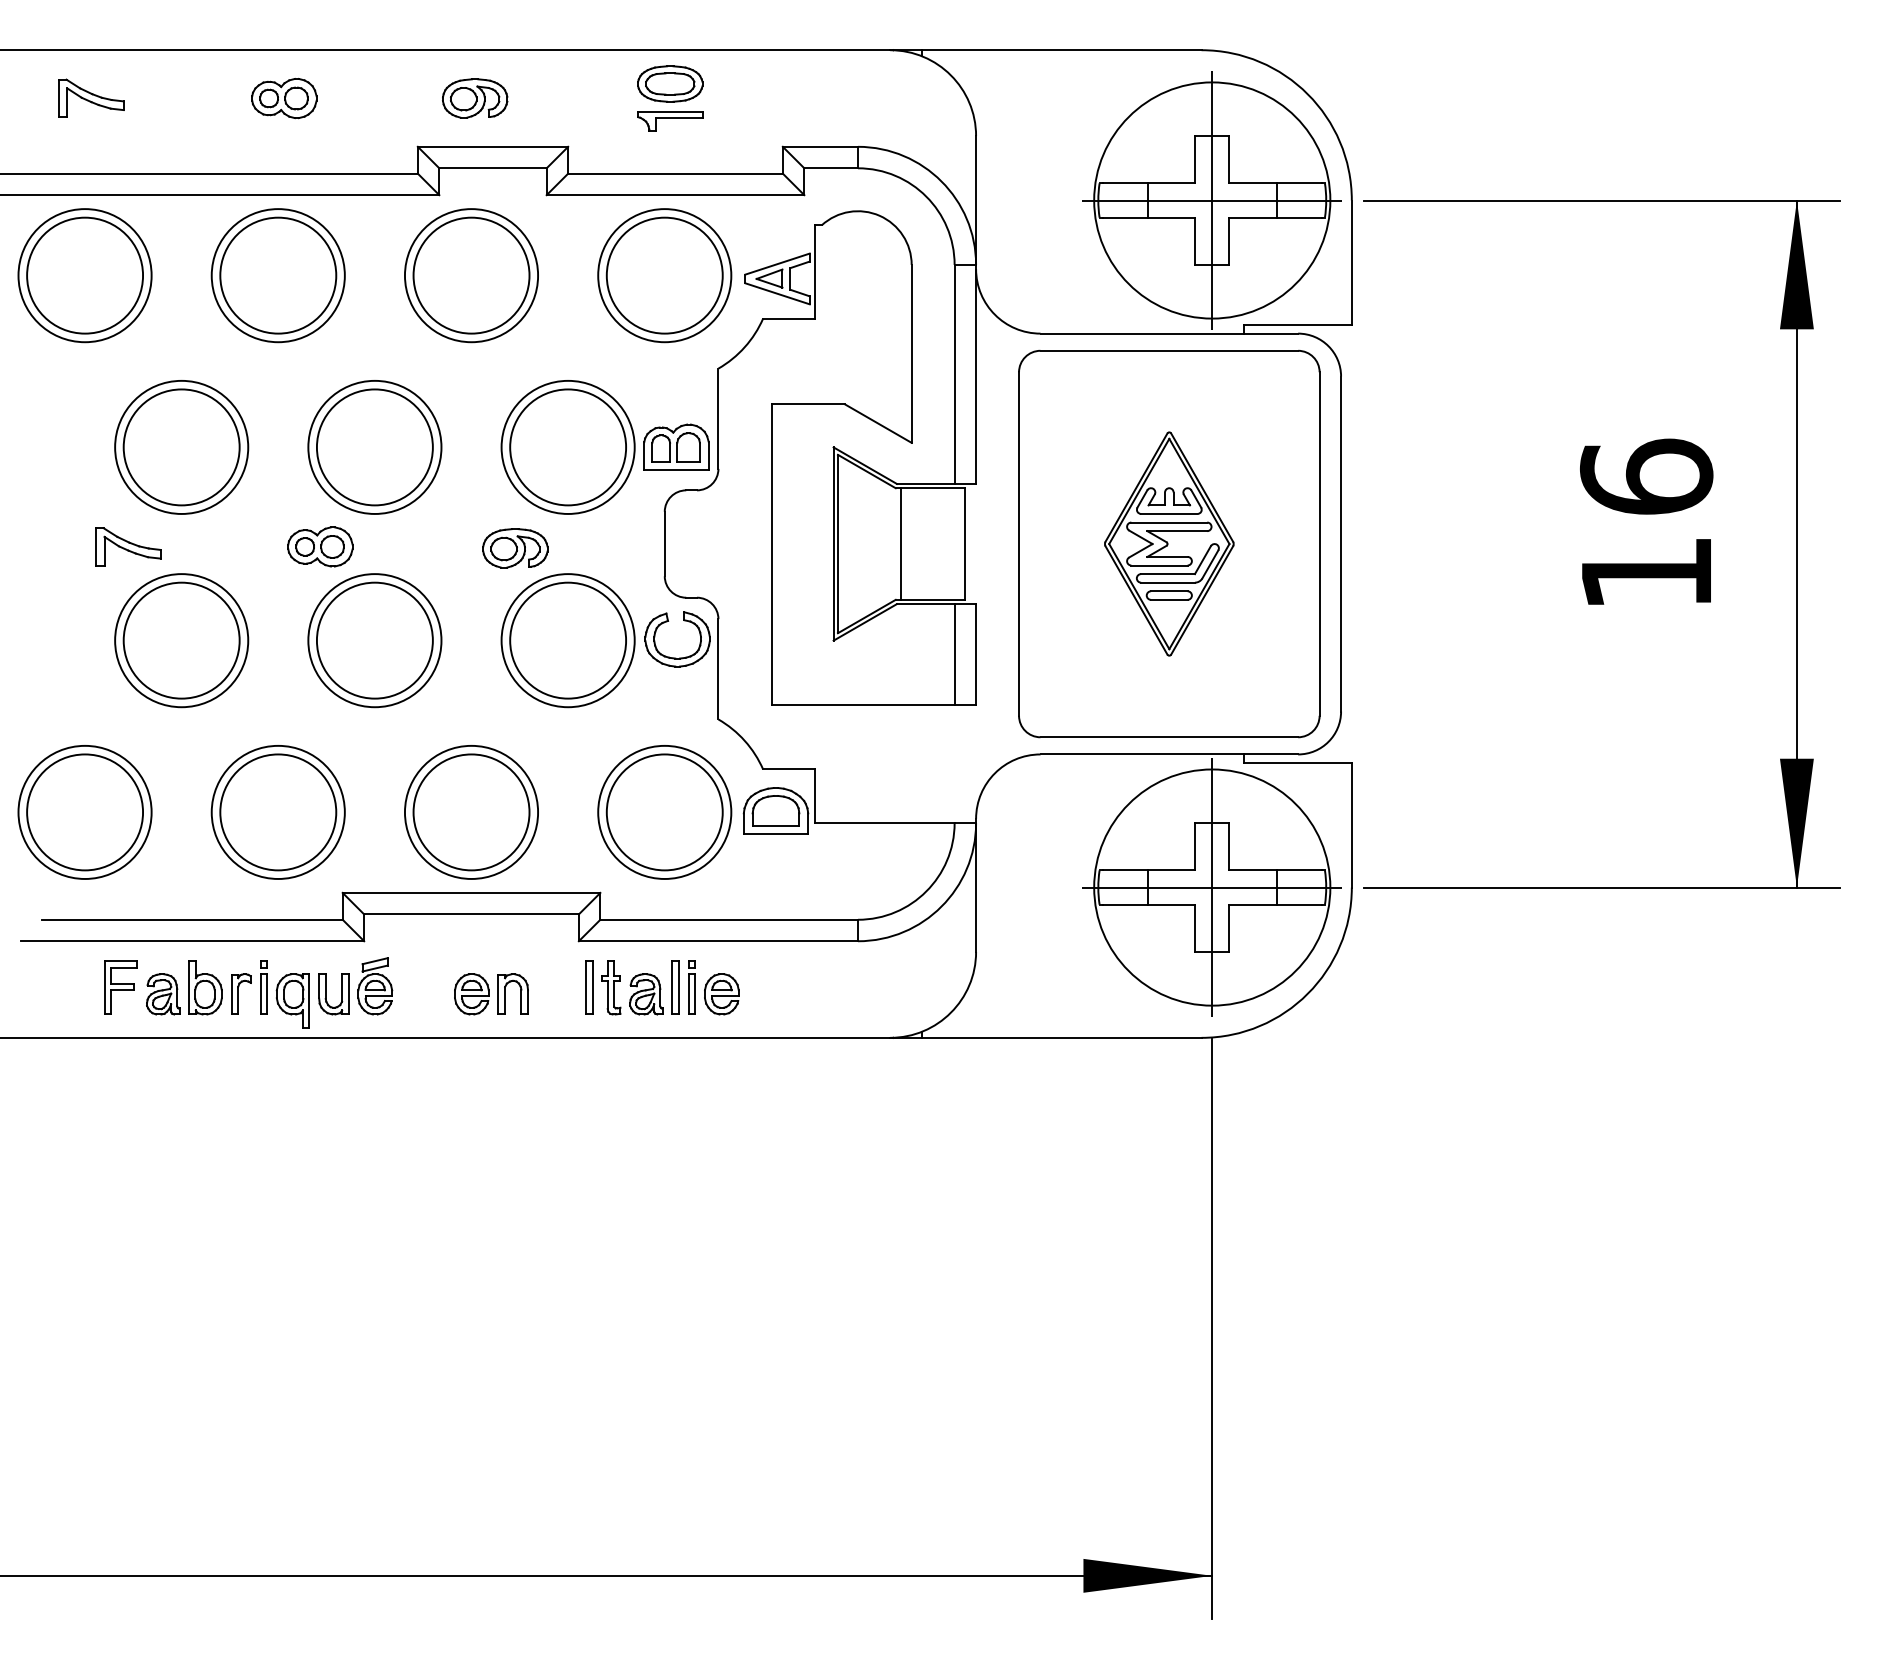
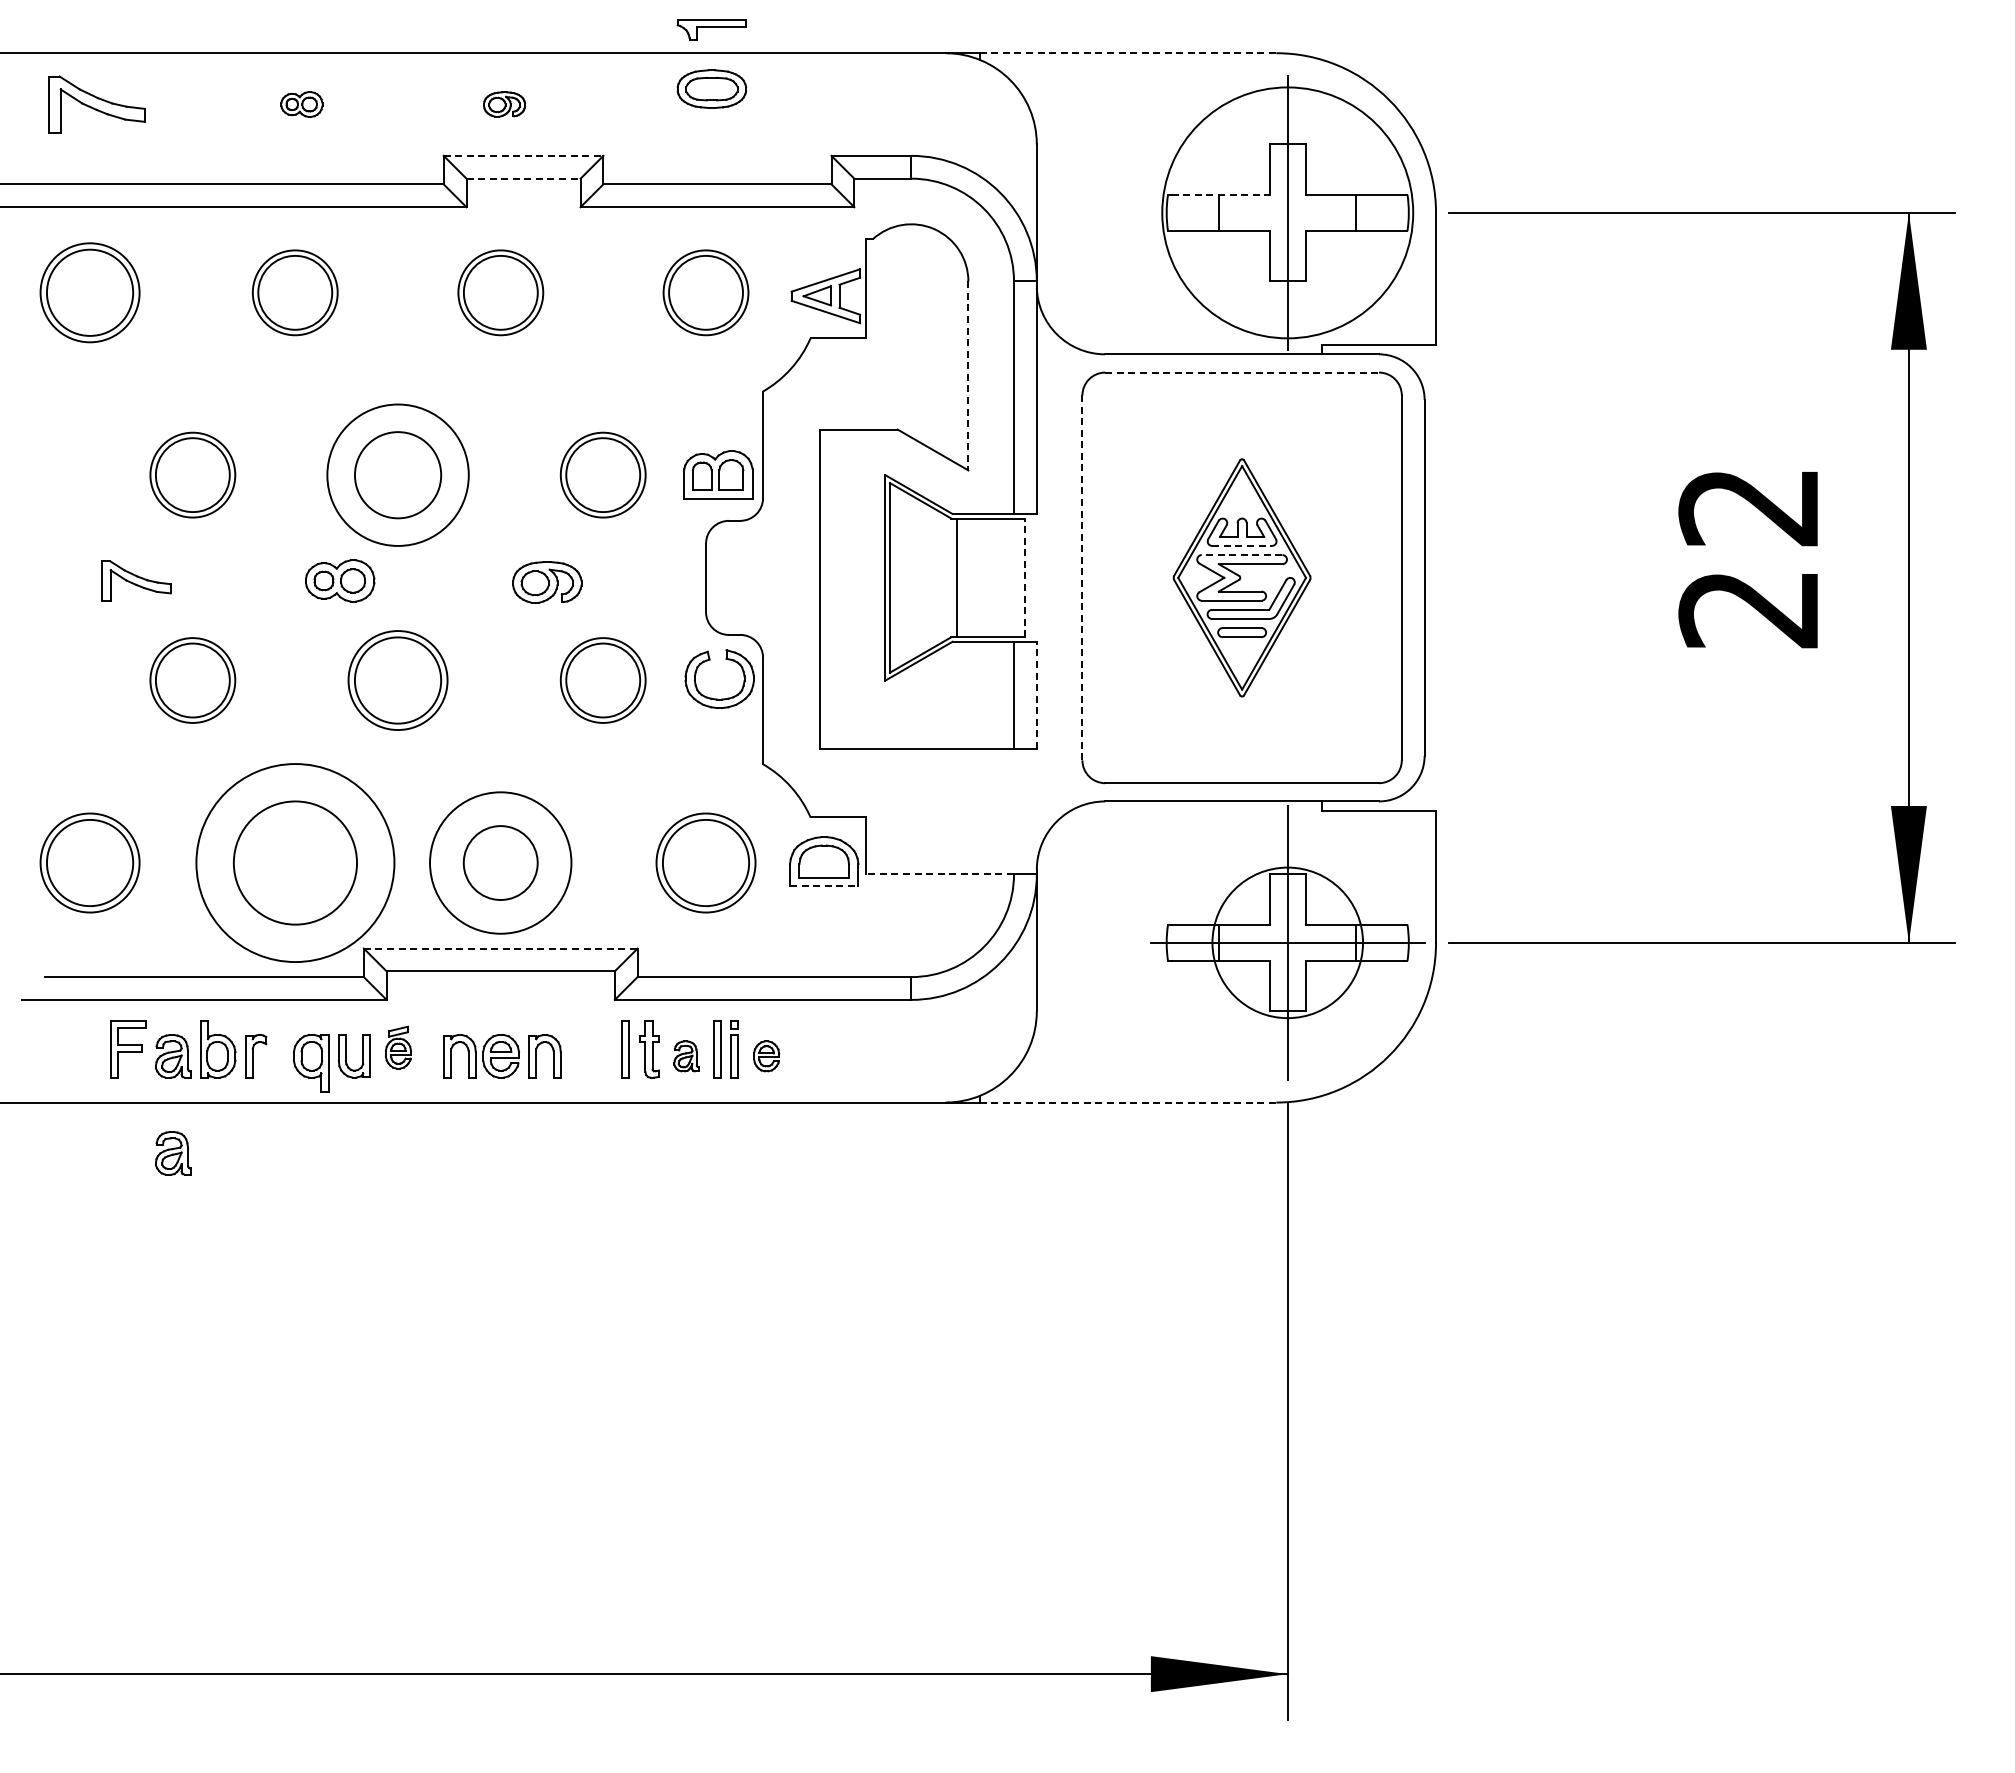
line: (1062, 50) -> (1128, 53), solid -> dashed
part: (92, 98) -> (97, 104), size x1.4
part: (284, 98) -> (301, 104), size x0.6
part: (475, 98) -> (504, 104), size x0.6
part: (669, 121) -> (711, 29), moved
line: (492, 146) -> (523, 155), solid -> dashed
line: (493, 168) -> (524, 178), solid -> dashed
line: (1148, 183) -> (1220, 194), solid -> dashed
line: (1212, 200) -> (1287, 212), removed
part: (84, 275) -> (89, 292), size x0.7
part: (277, 275) -> (294, 292), size x0.6
part: (471, 275) -> (500, 292), size x0.6
part: (664, 275) -> (705, 292), size x0.6
line: (1169, 350) -> (1242, 372), solid -> dashed
line: (911, 353) -> (968, 375), solid -> dashed
part: (181, 446) -> (192, 474), size x0.6
circle: (374, 446) -> (397, 474), size x0.7
part: (567, 446) -> (602, 474), size x0.6
line: (1169, 513) -> (1242, 545), solid -> dashed
line: (1168, 522) -> (1241, 555), solid -> dashed
text: (1646, 523) -> (1749, 556), 16 -> 22
line: (965, 543) -> (1025, 577), solid -> dashed
line: (1019, 543) -> (1082, 577), solid -> dashed
part: (181, 640) -> (192, 680), size x0.6
part: (374, 640) -> (397, 680), size x0.7
part: (567, 640) -> (602, 680), size x0.6
line: (975, 654) -> (1036, 695), solid -> dashed
part: (84, 811) -> (89, 862), size x0.7
circle: (278, 811) -> (295, 862), size x1.4
circle: (471, 811) -> (500, 862), size x0.6
part: (664, 811) -> (705, 862), size x0.7
line: (884, 823) -> (939, 874), solid -> dashed
line: (776, 834) -> (824, 886), solid -> dashed
circle: (1212, 887) -> (1287, 942), size x0.6
line: (471, 892) -> (500, 948), solid -> dashed
part: (375, 986) -> (398, 1047), size x0.7
part: (264, 987) -> (280, 1049), removed
part: (425, 994) -> (451, 1056), added
part: (646, 994) -> (686, 1056), size x0.7
part: (721, 994) -> (766, 1056), size x0.7
line: (1062, 1037) -> (1128, 1102), solid -> dashed
part: (163, 1085) -> (173, 1153), added

